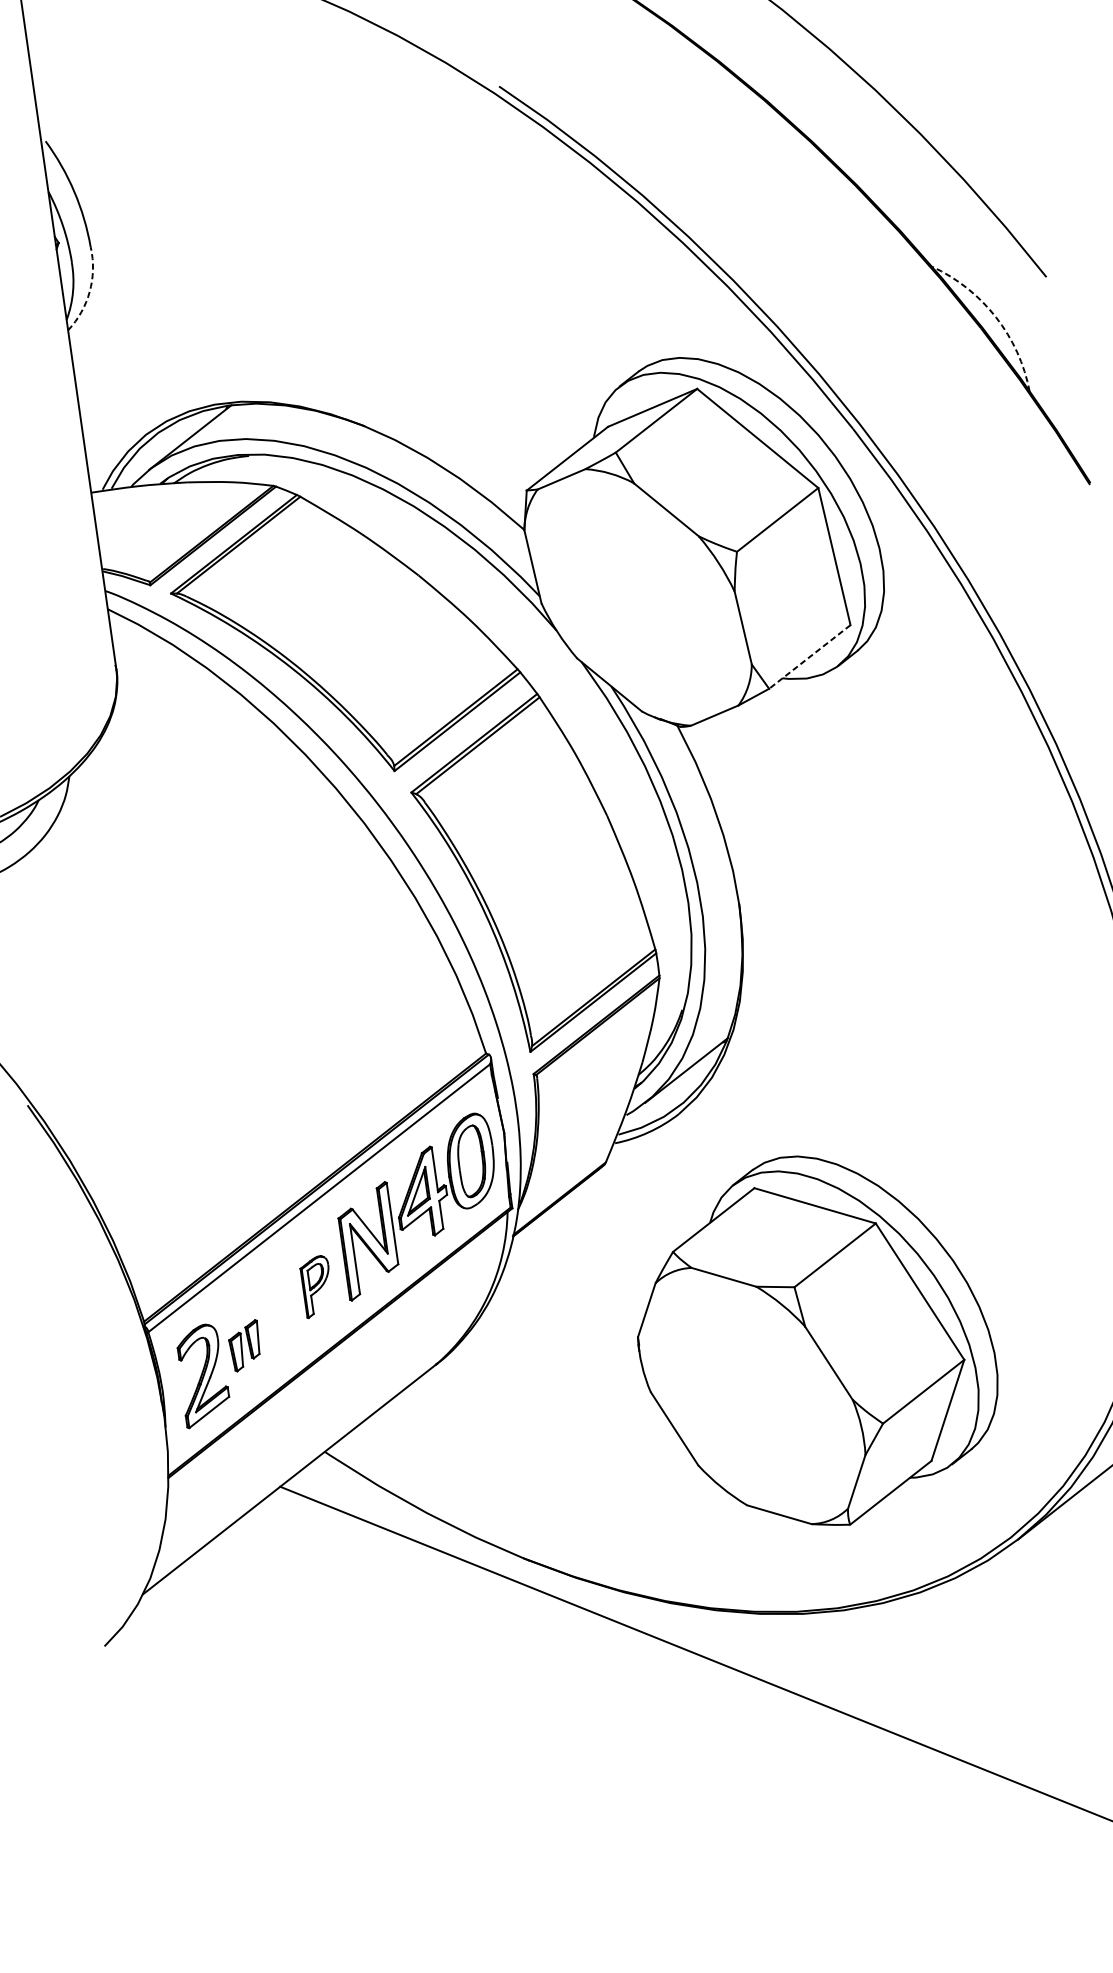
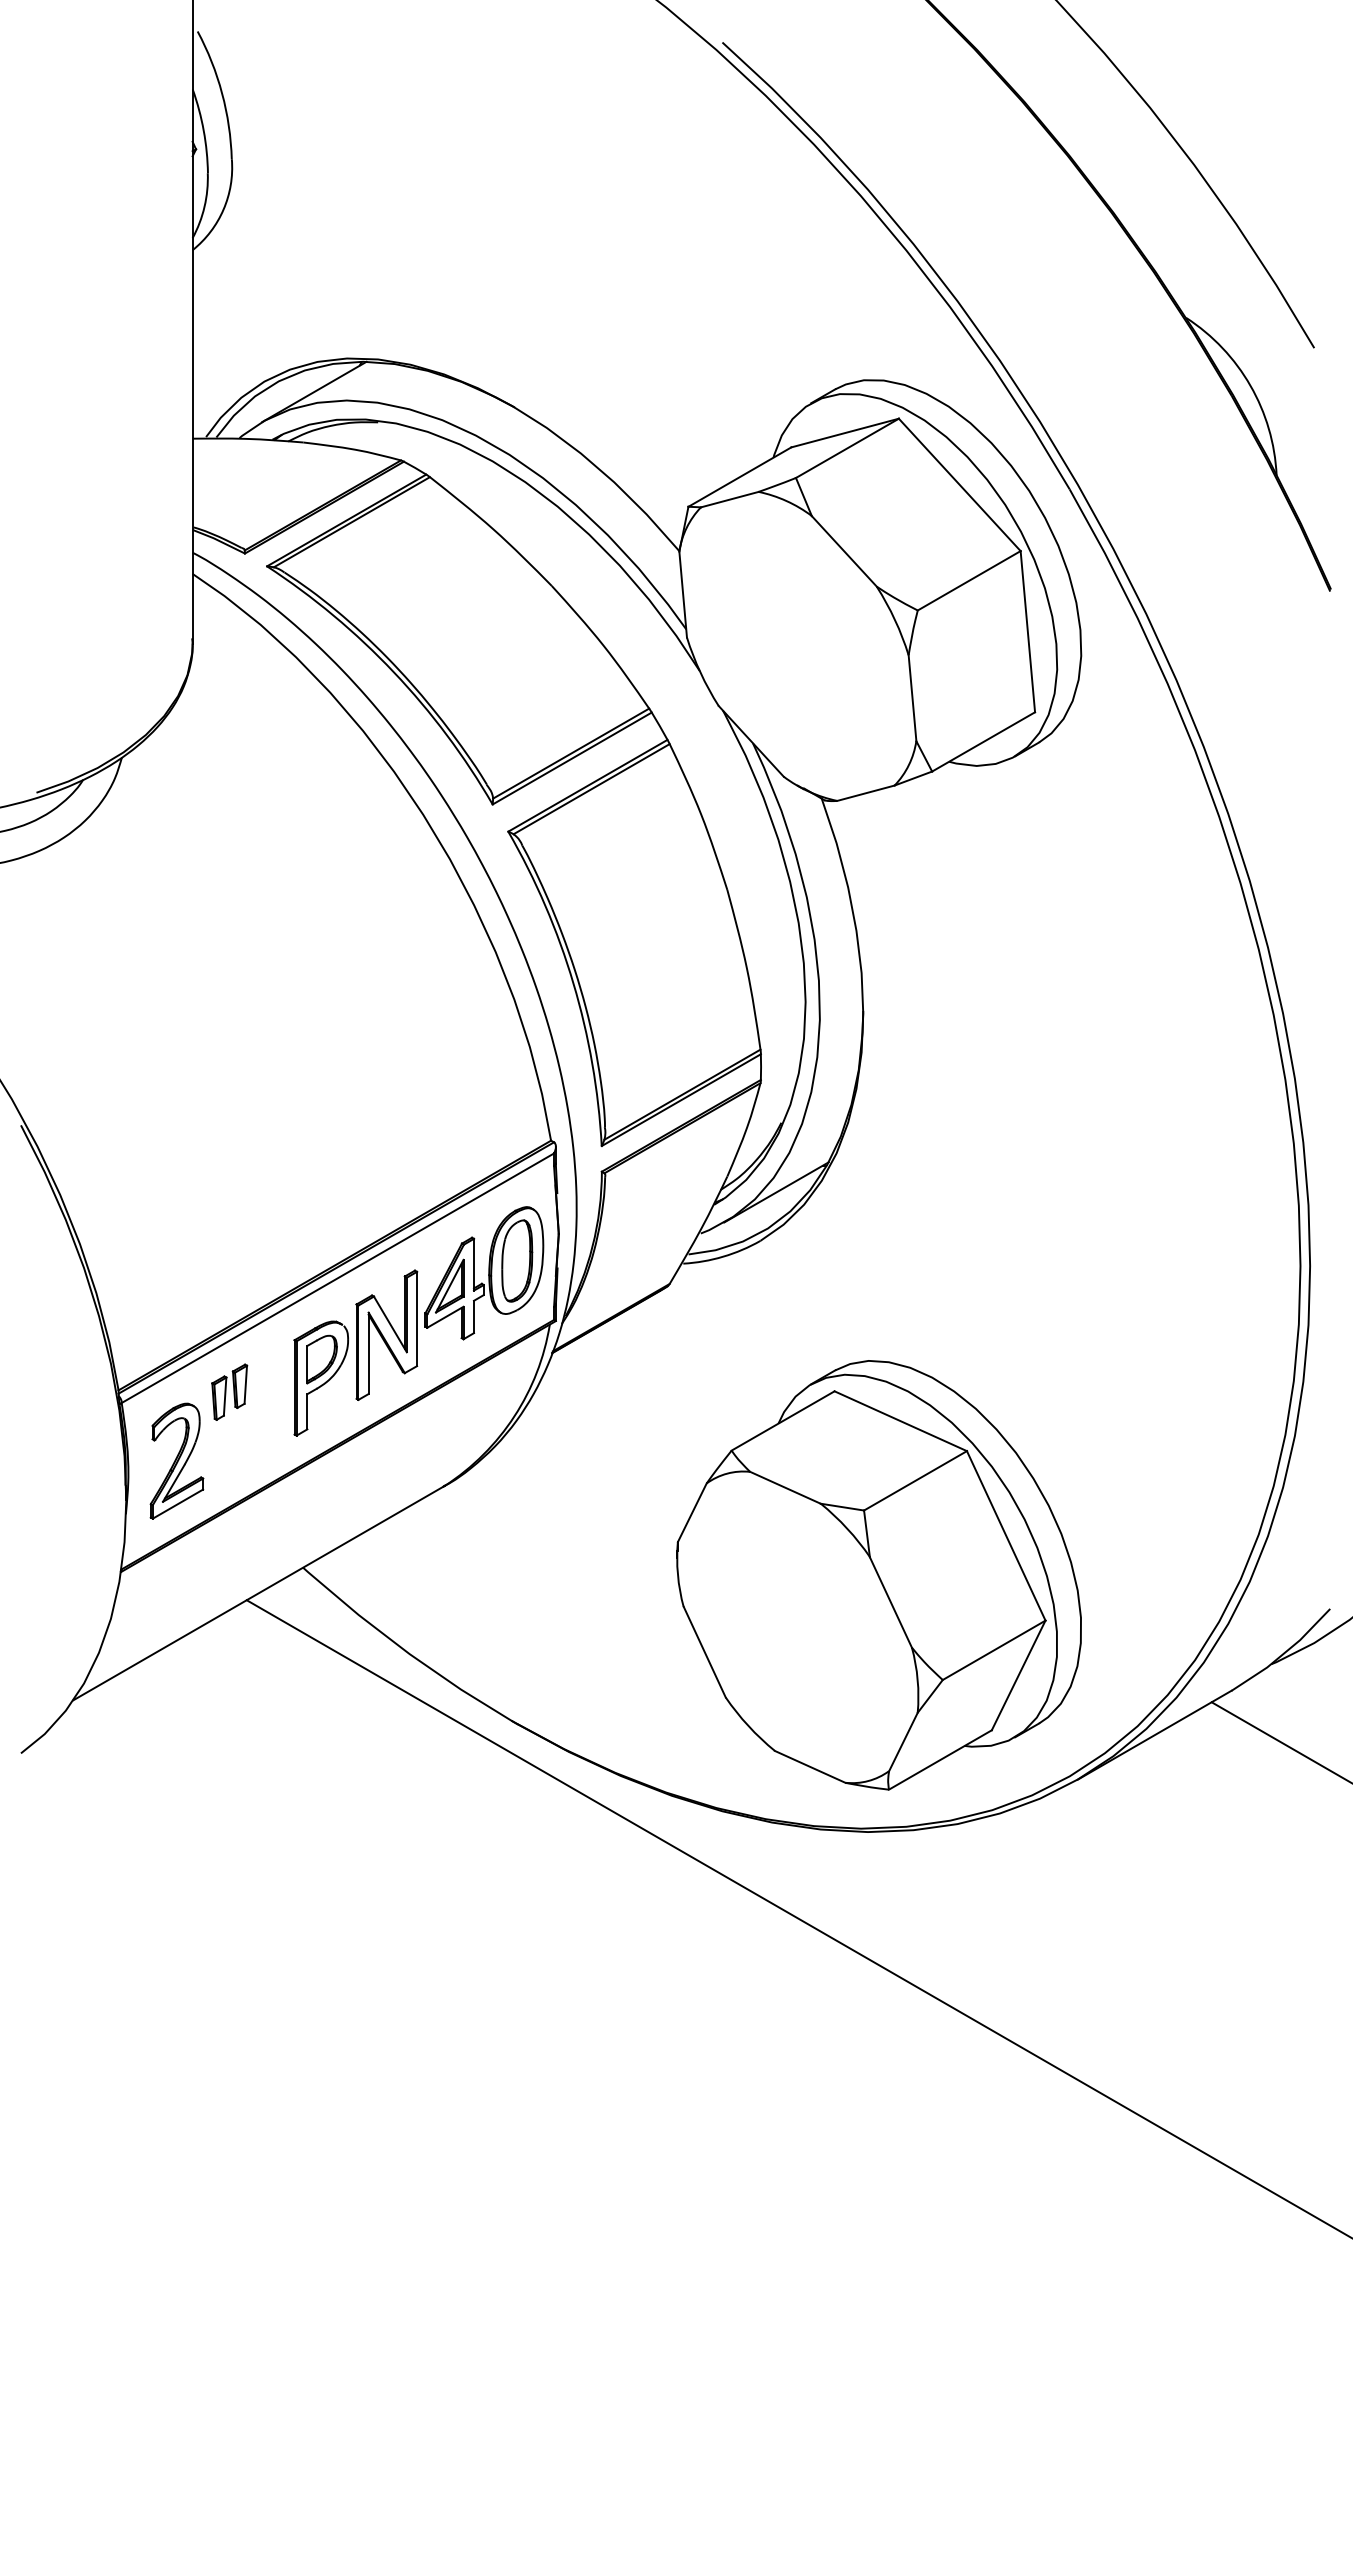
arc: (89, 291) -> (223, 209), dashed -> solid
arc: (996, 317) -> (1250, 385), dashed -> solid
line: (809, 657) -> (983, 742), dashed -> solid
part: (316, 1286) -> (320, 1378), size x1.67
part: (814, 1341) -> (878, 1575), moved
part: (244, 1345) -> (229, 1391), moved

